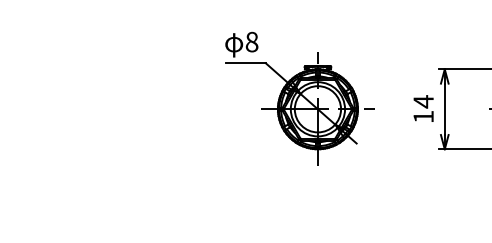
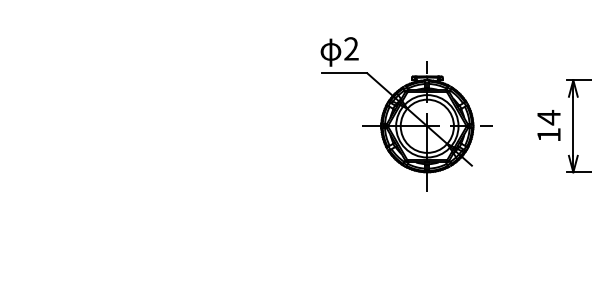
text: (252, 41) -> (351, 48), 8 -> 2

